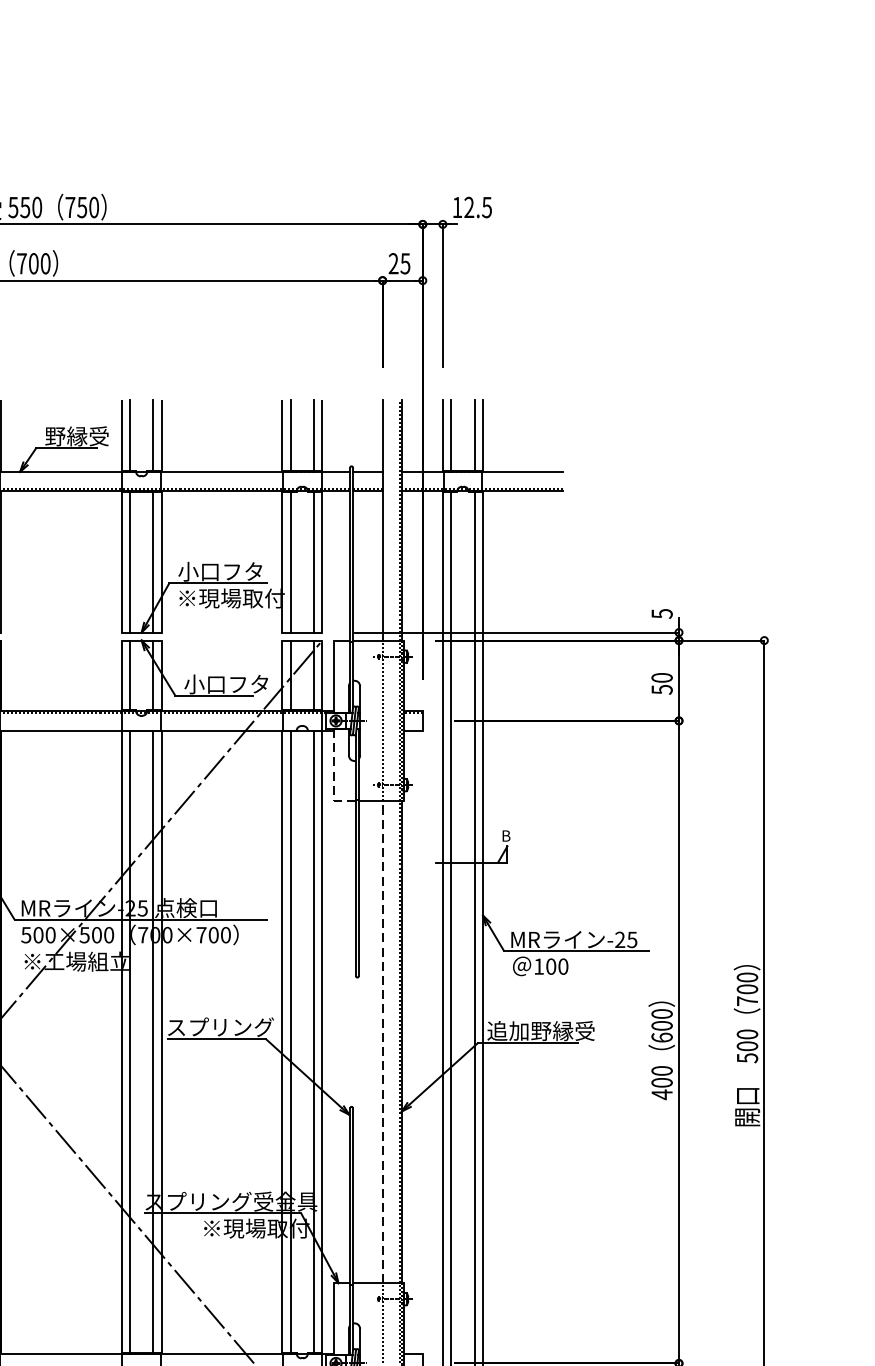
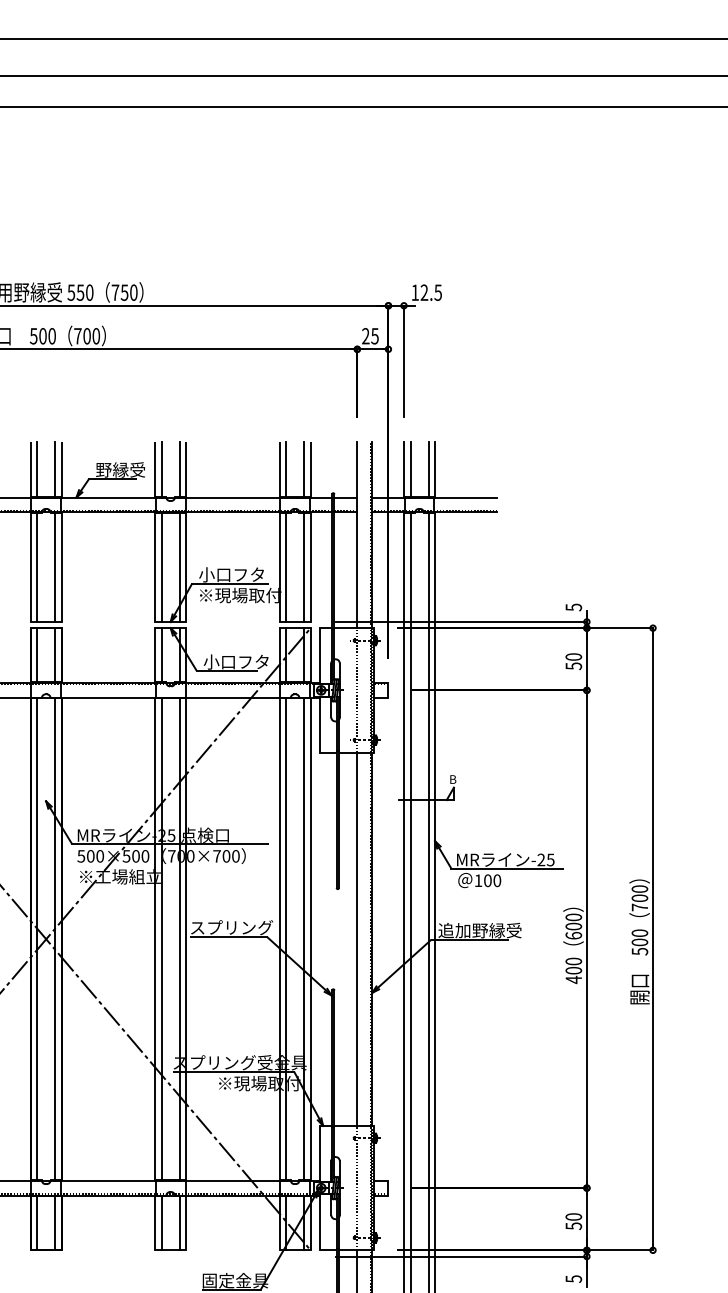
line: (333, 776) -> (319, 733), dashed -> solid
line: (382, 1042) -> (357, 939), dashed -> solid

